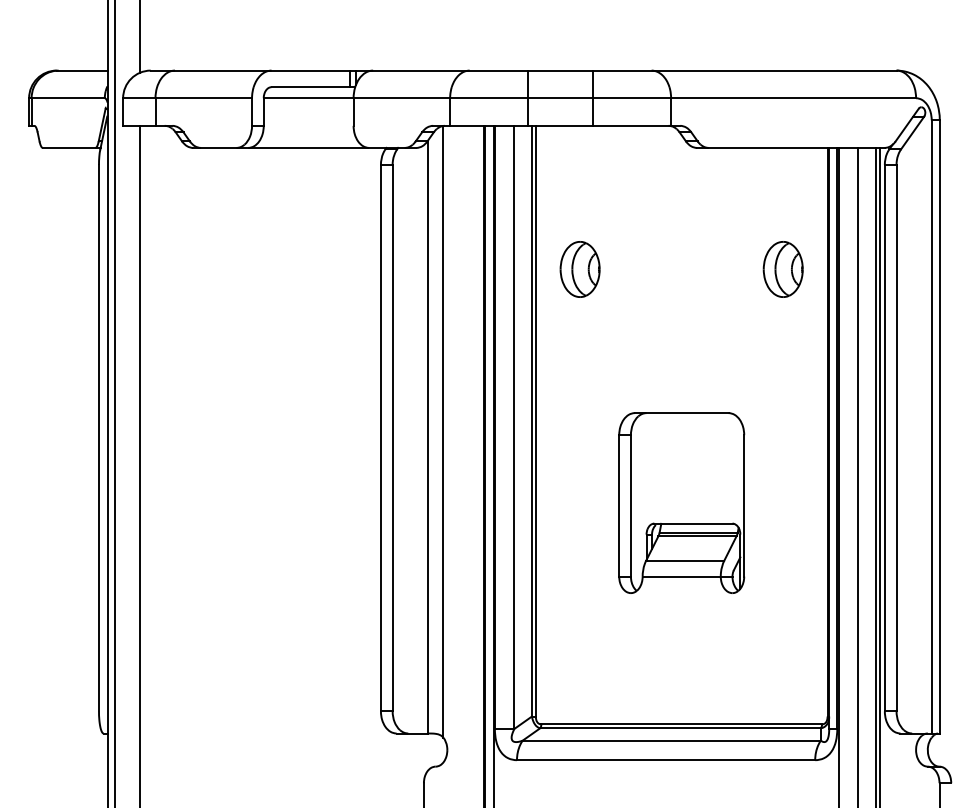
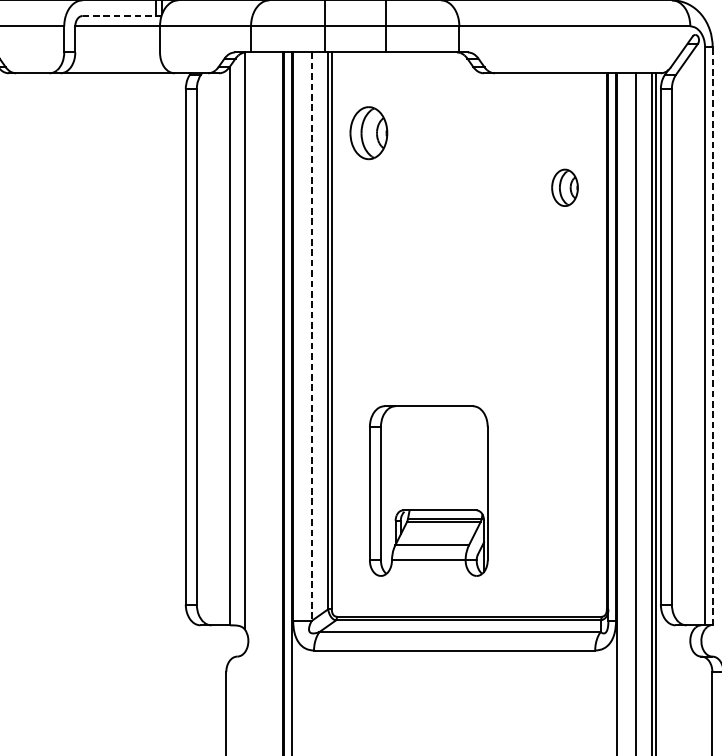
line: (313, 87) -> (122, 16), solid -> dashed
part: (579, 269) -> (368, 133), moved
part: (782, 269) -> (564, 187), size x0.7
line: (939, 426) -> (712, 335), solid -> dashed
line: (514, 427) -> (311, 336), solid -> dashed
part: (681, 502) -> (428, 490), moved

